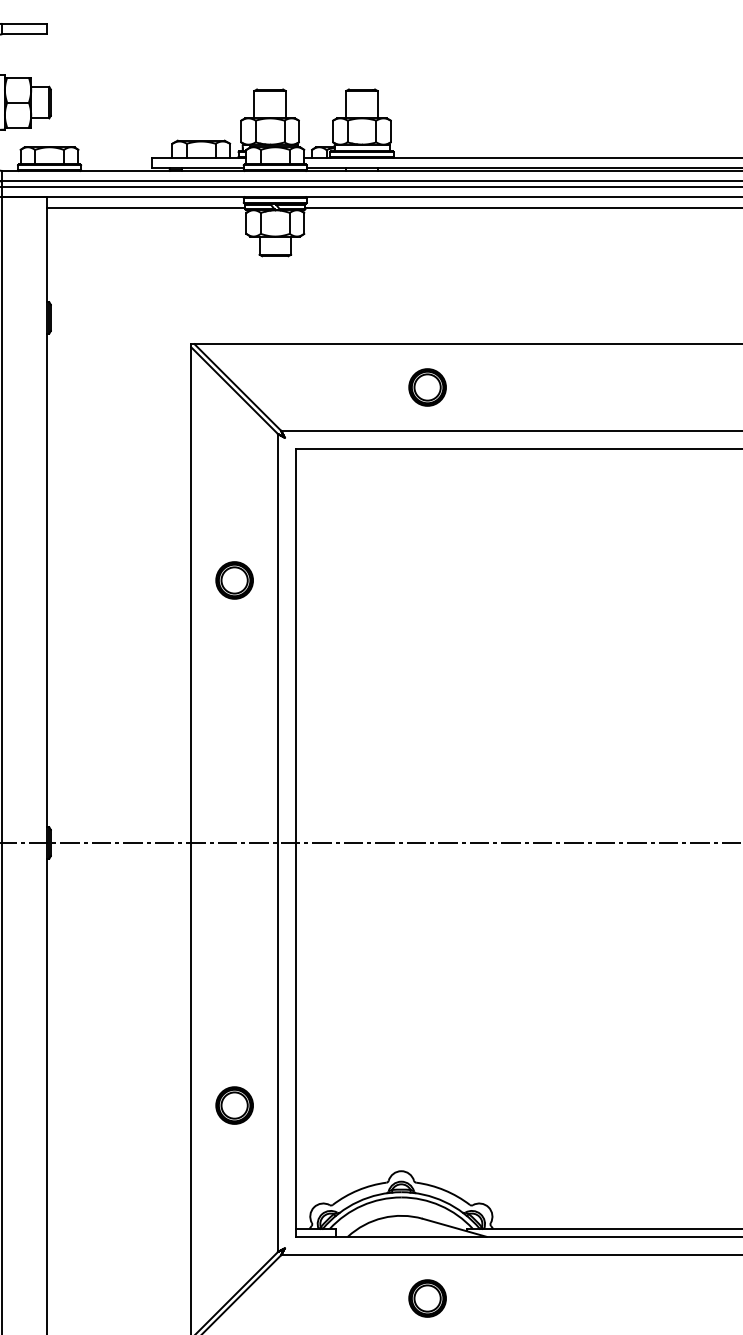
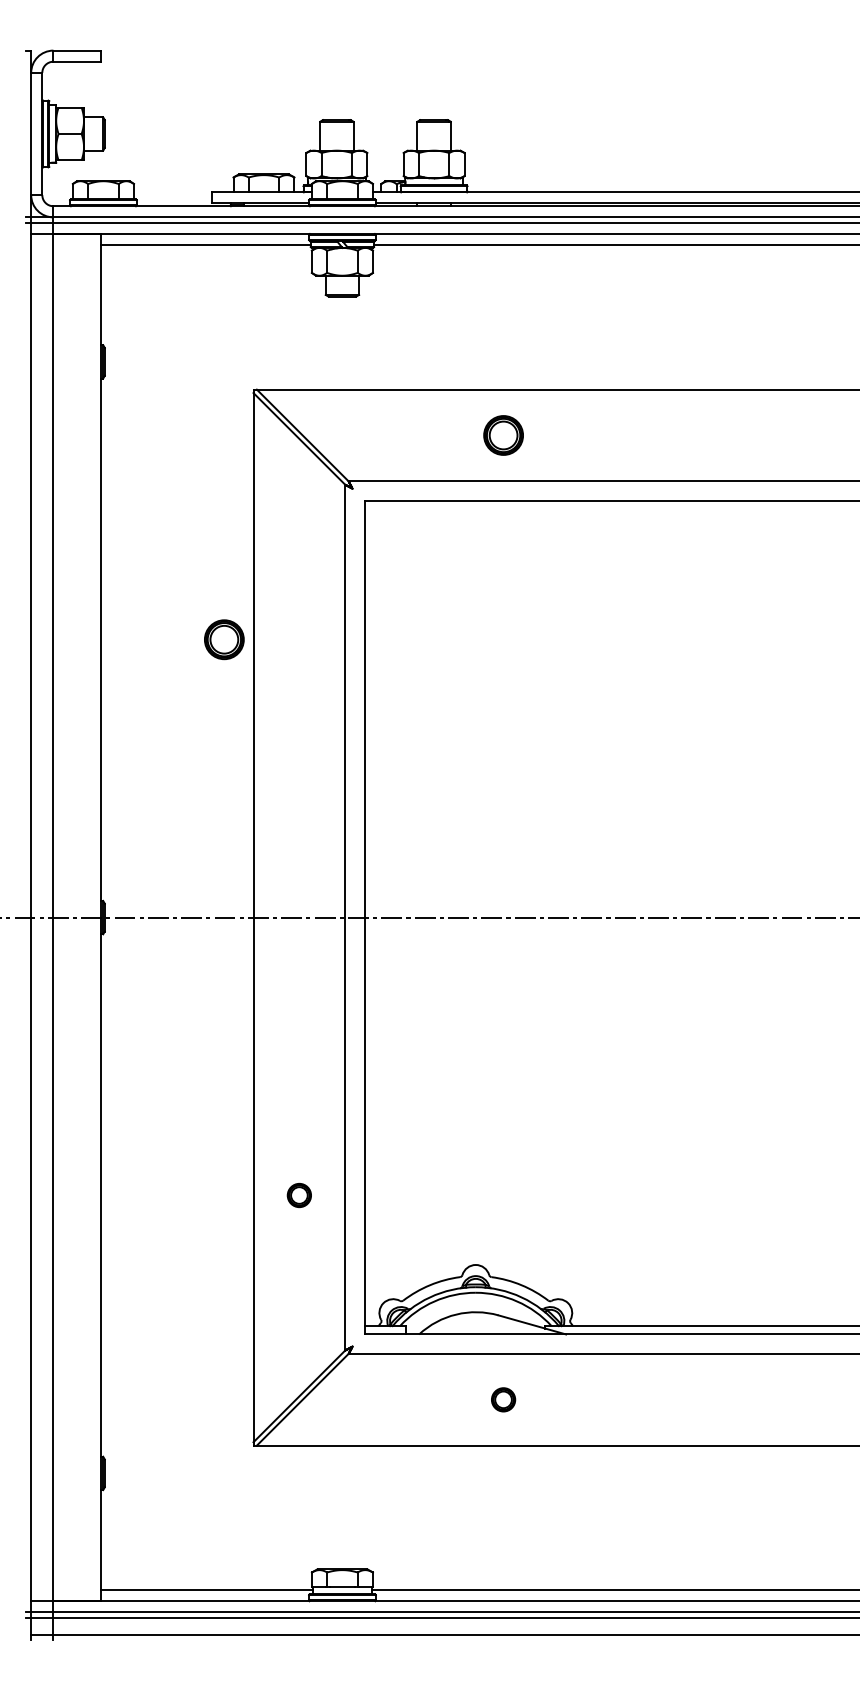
part: (234, 580) -> (224, 639), moved
part: (234, 1105) -> (299, 1195), size x0.6
part: (427, 1298) -> (503, 1399), size x0.6

